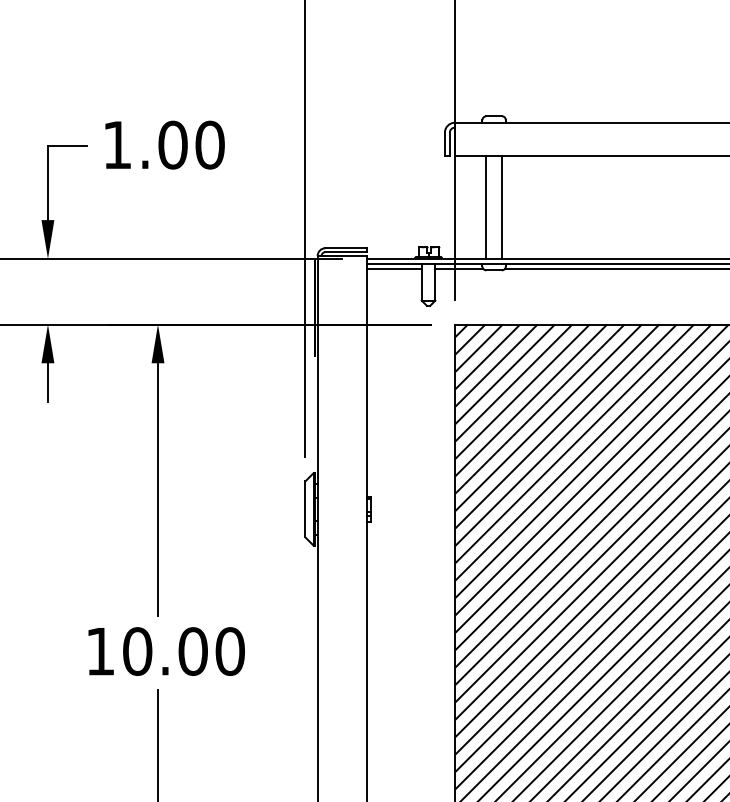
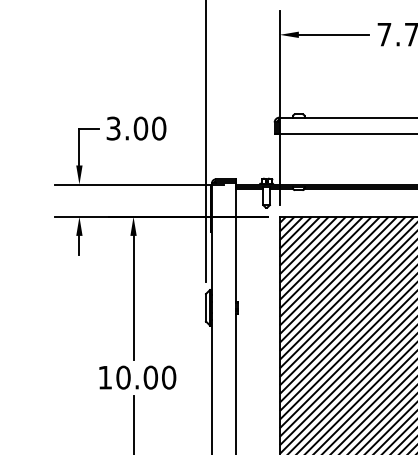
text: (117, 144) -> (113, 128), 1.00 -> 3.00
line: (485, 205) -> (294, 158), removed
line: (501, 205) -> (302, 158), removed

